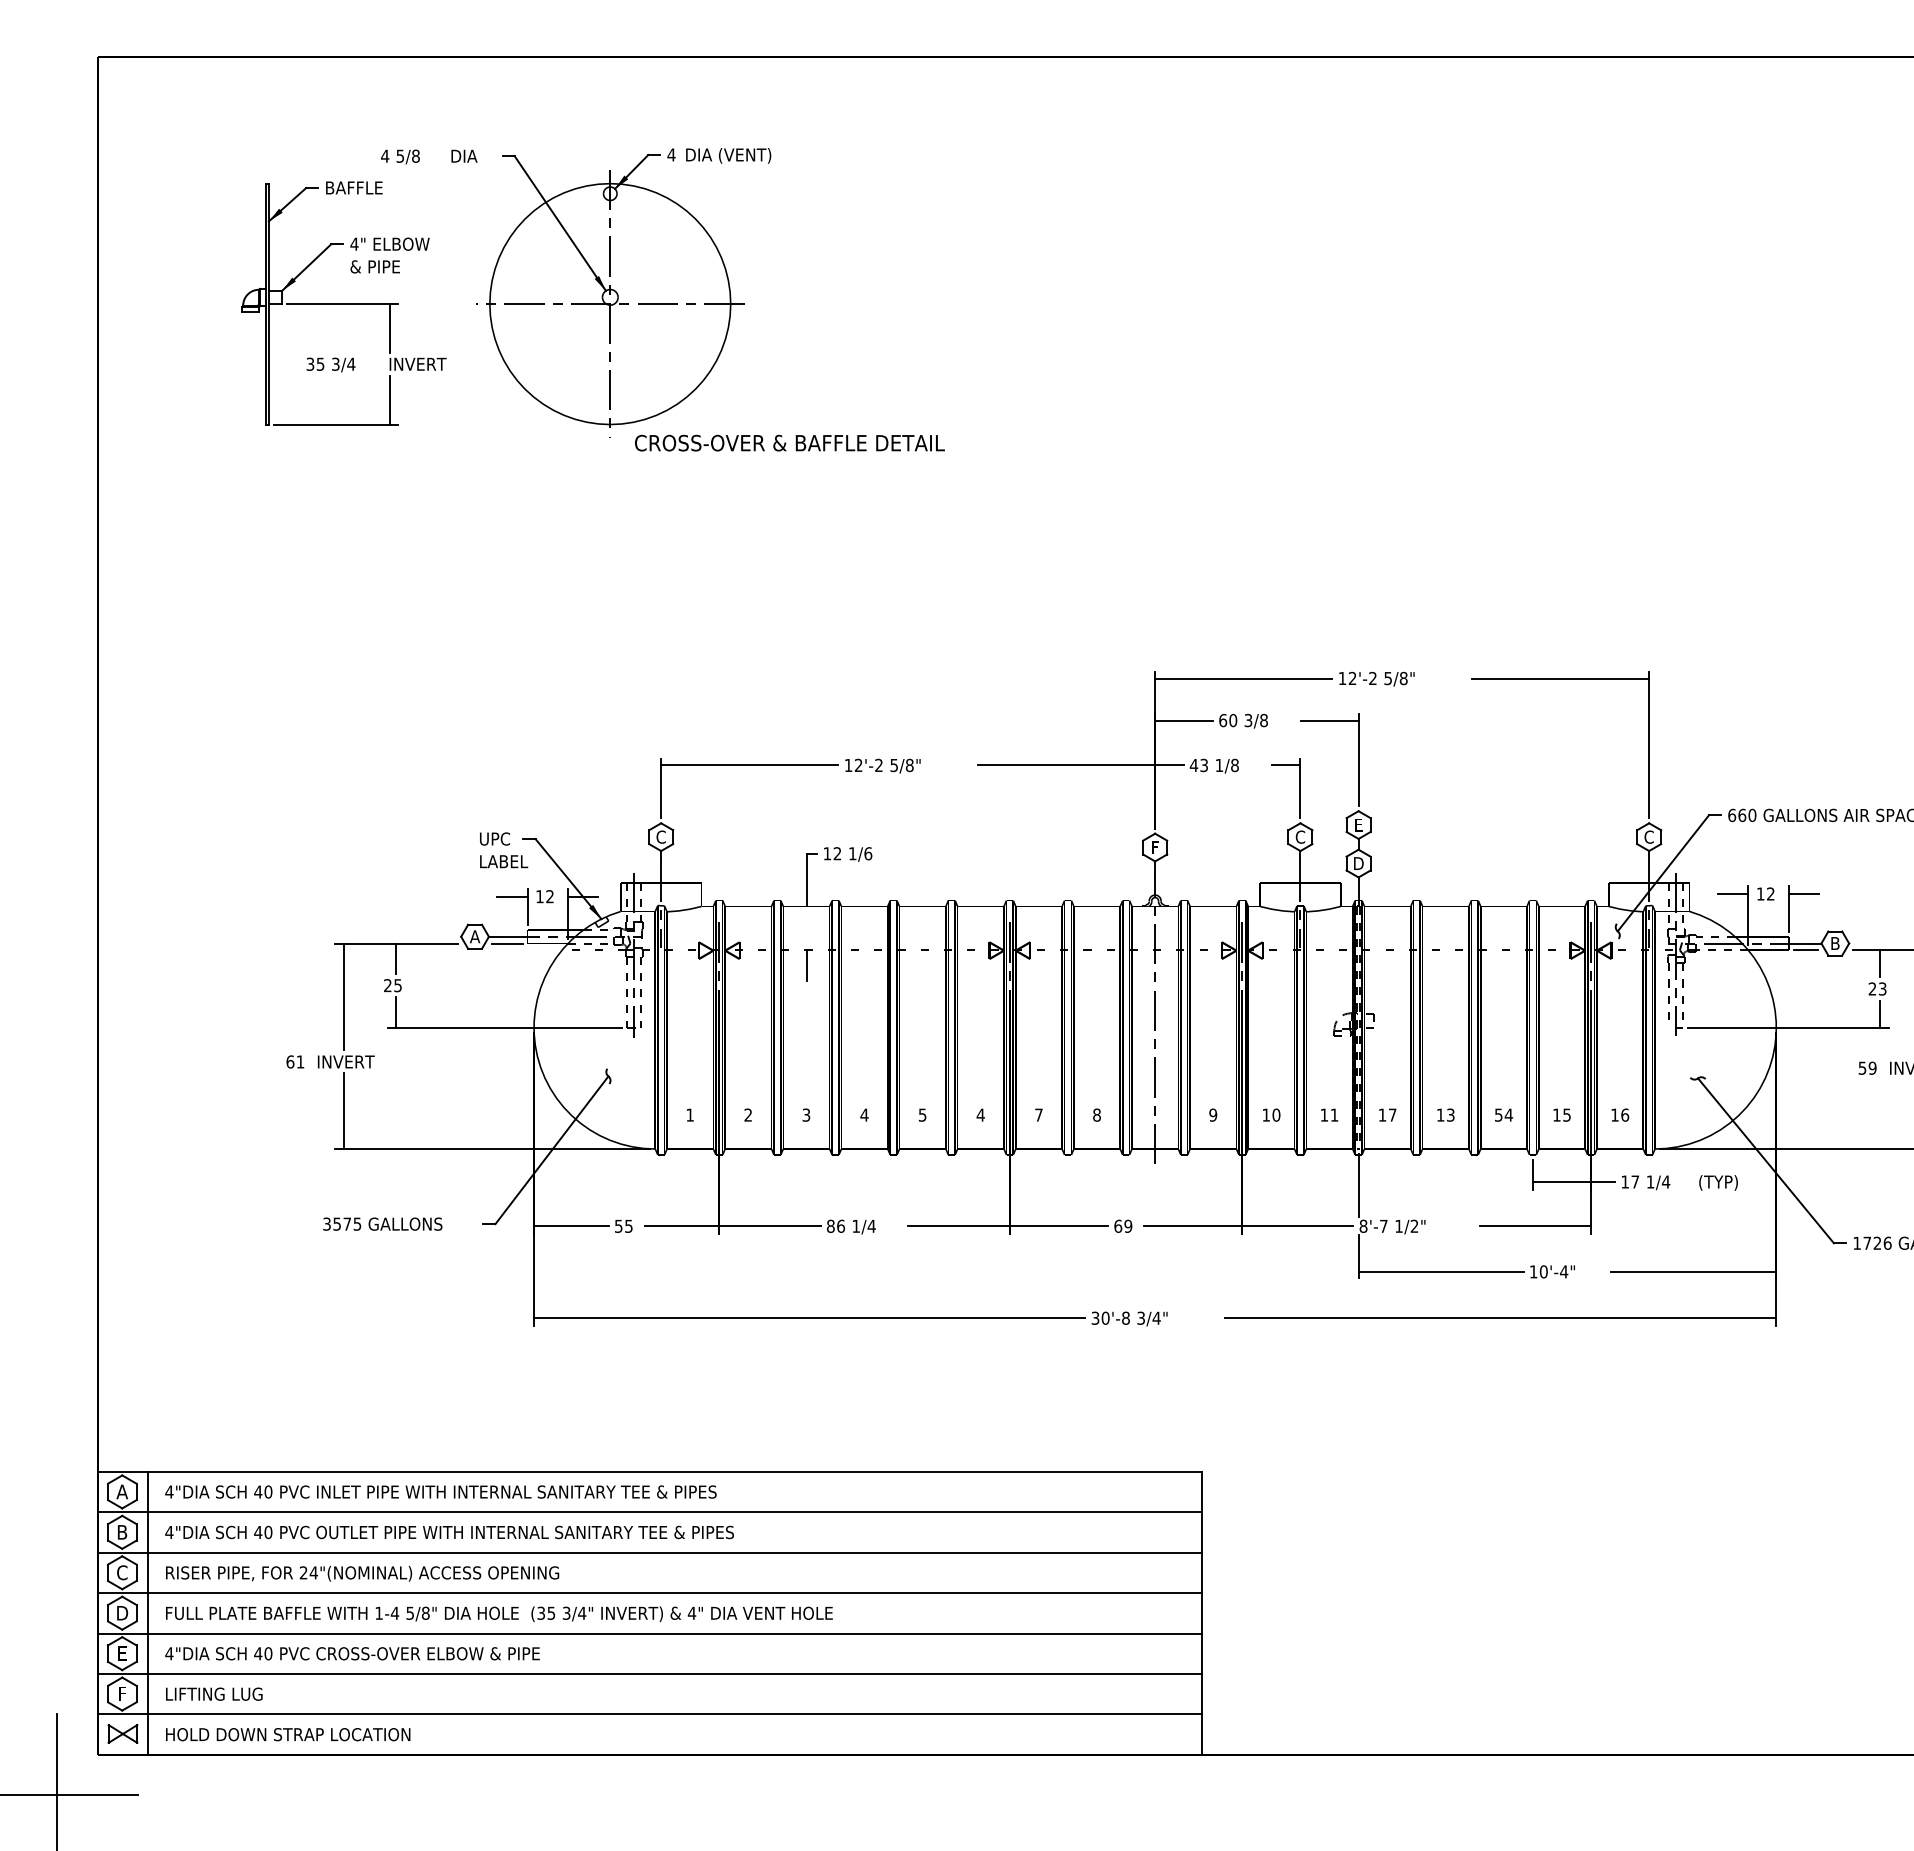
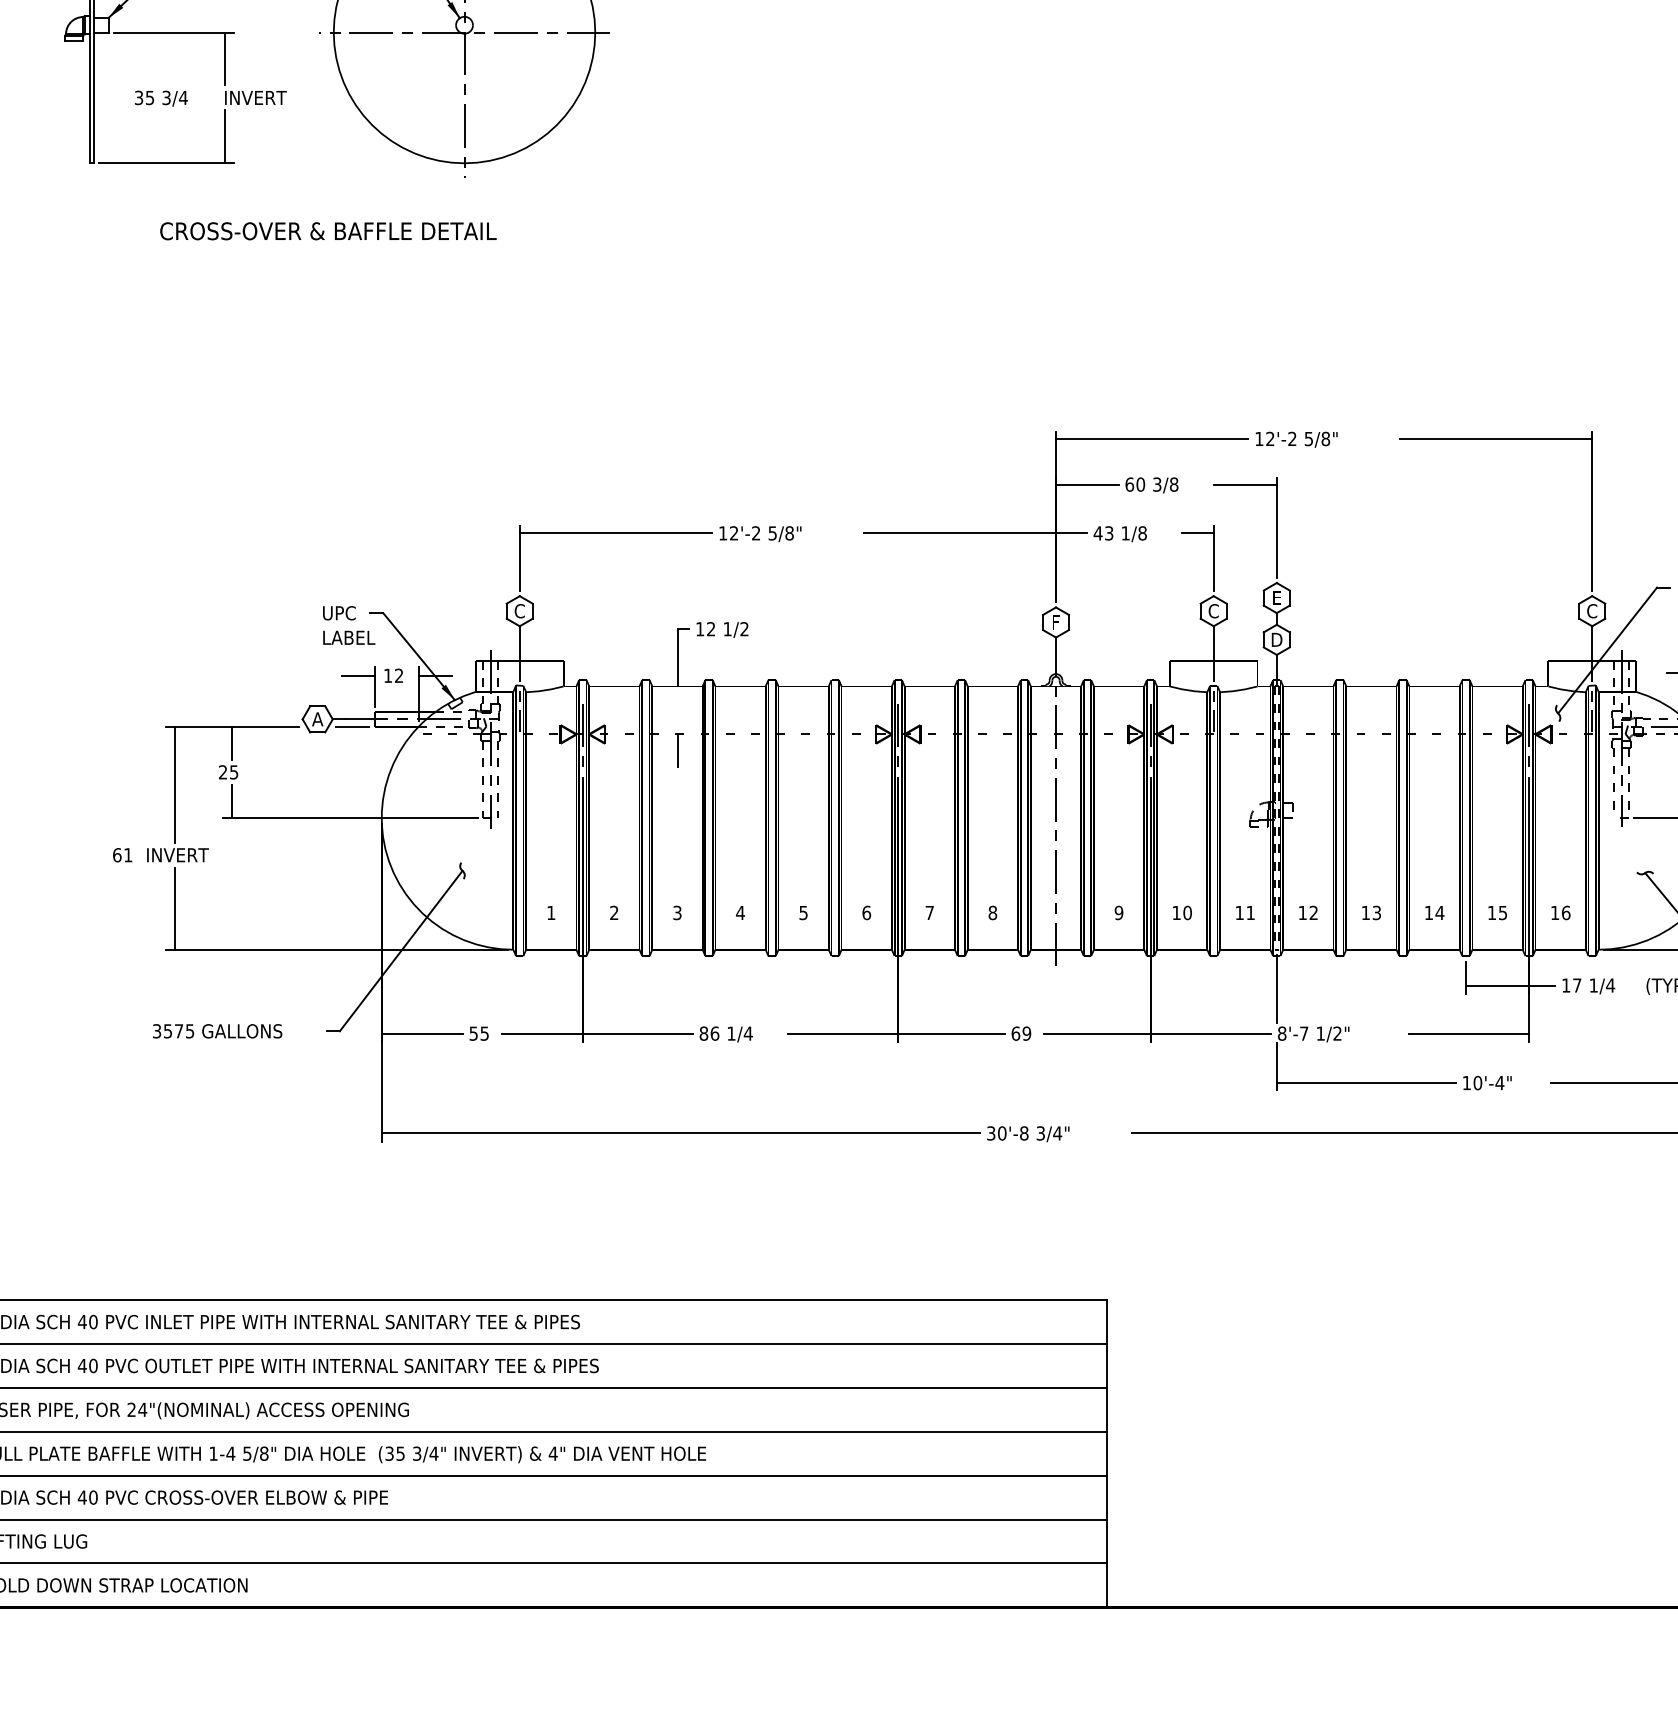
text: (789, 442) -> (327, 230), moved
text: (868, 853) -> (744, 628), 1/6 -> 1/2
text: (980, 1114) -> (866, 912), 4 -> 6
text: (1392, 1114) -> (1313, 912), 17 -> 12
text: (1498, 1114) -> (1428, 912), 54 -> 14

